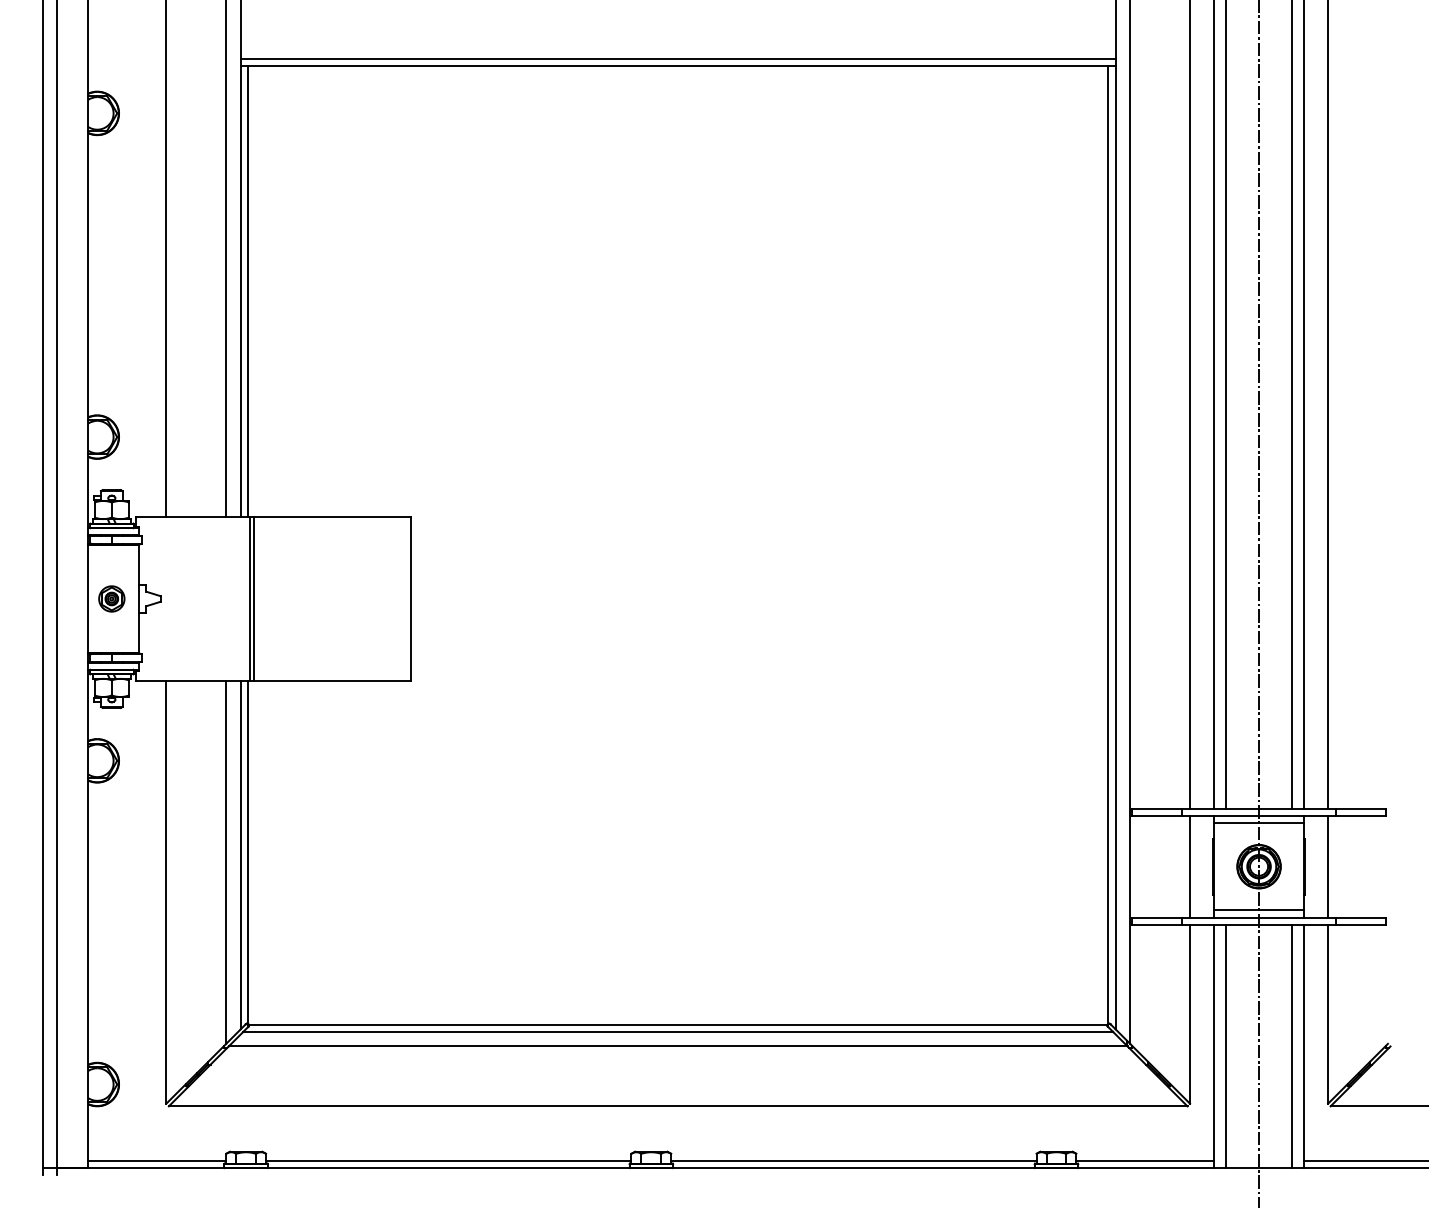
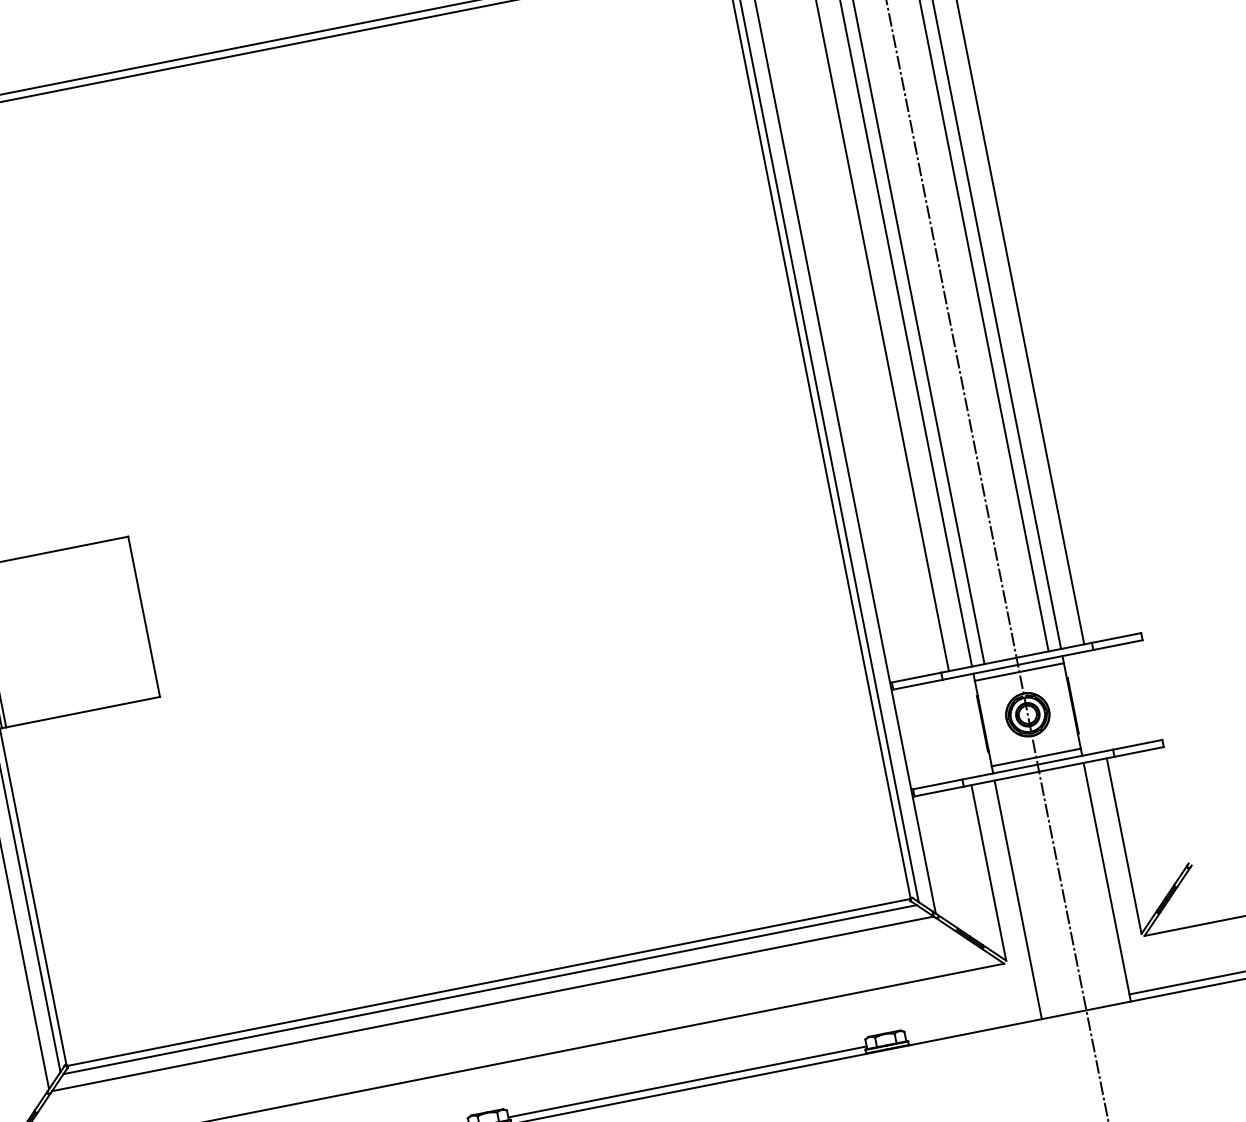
line: (1190, 866) -> (960, 727), removed
line: (1328, 866) -> (1095, 701), removed
line: (1226, 1046) -> (1030, 897), removed
line: (1291, 1046) -> (1094, 884), removed
line: (1144, 1160) -> (972, 1025), removed

